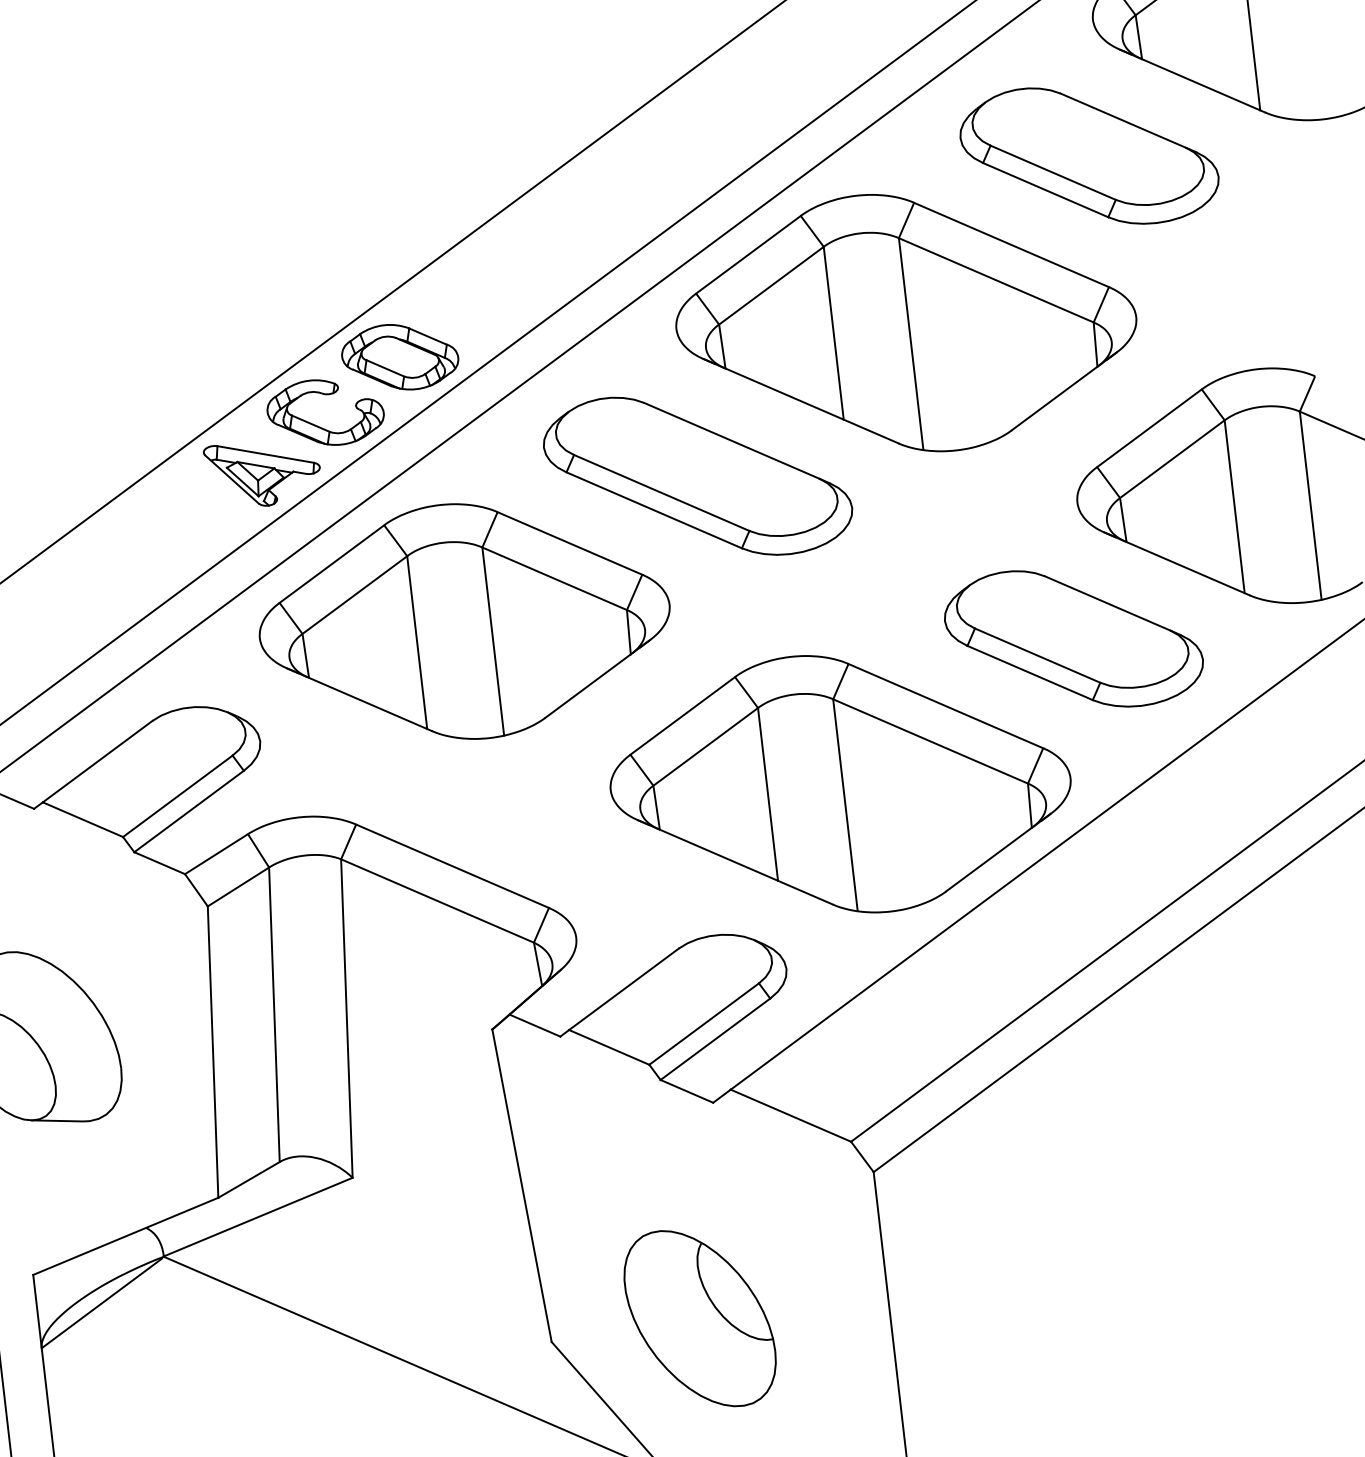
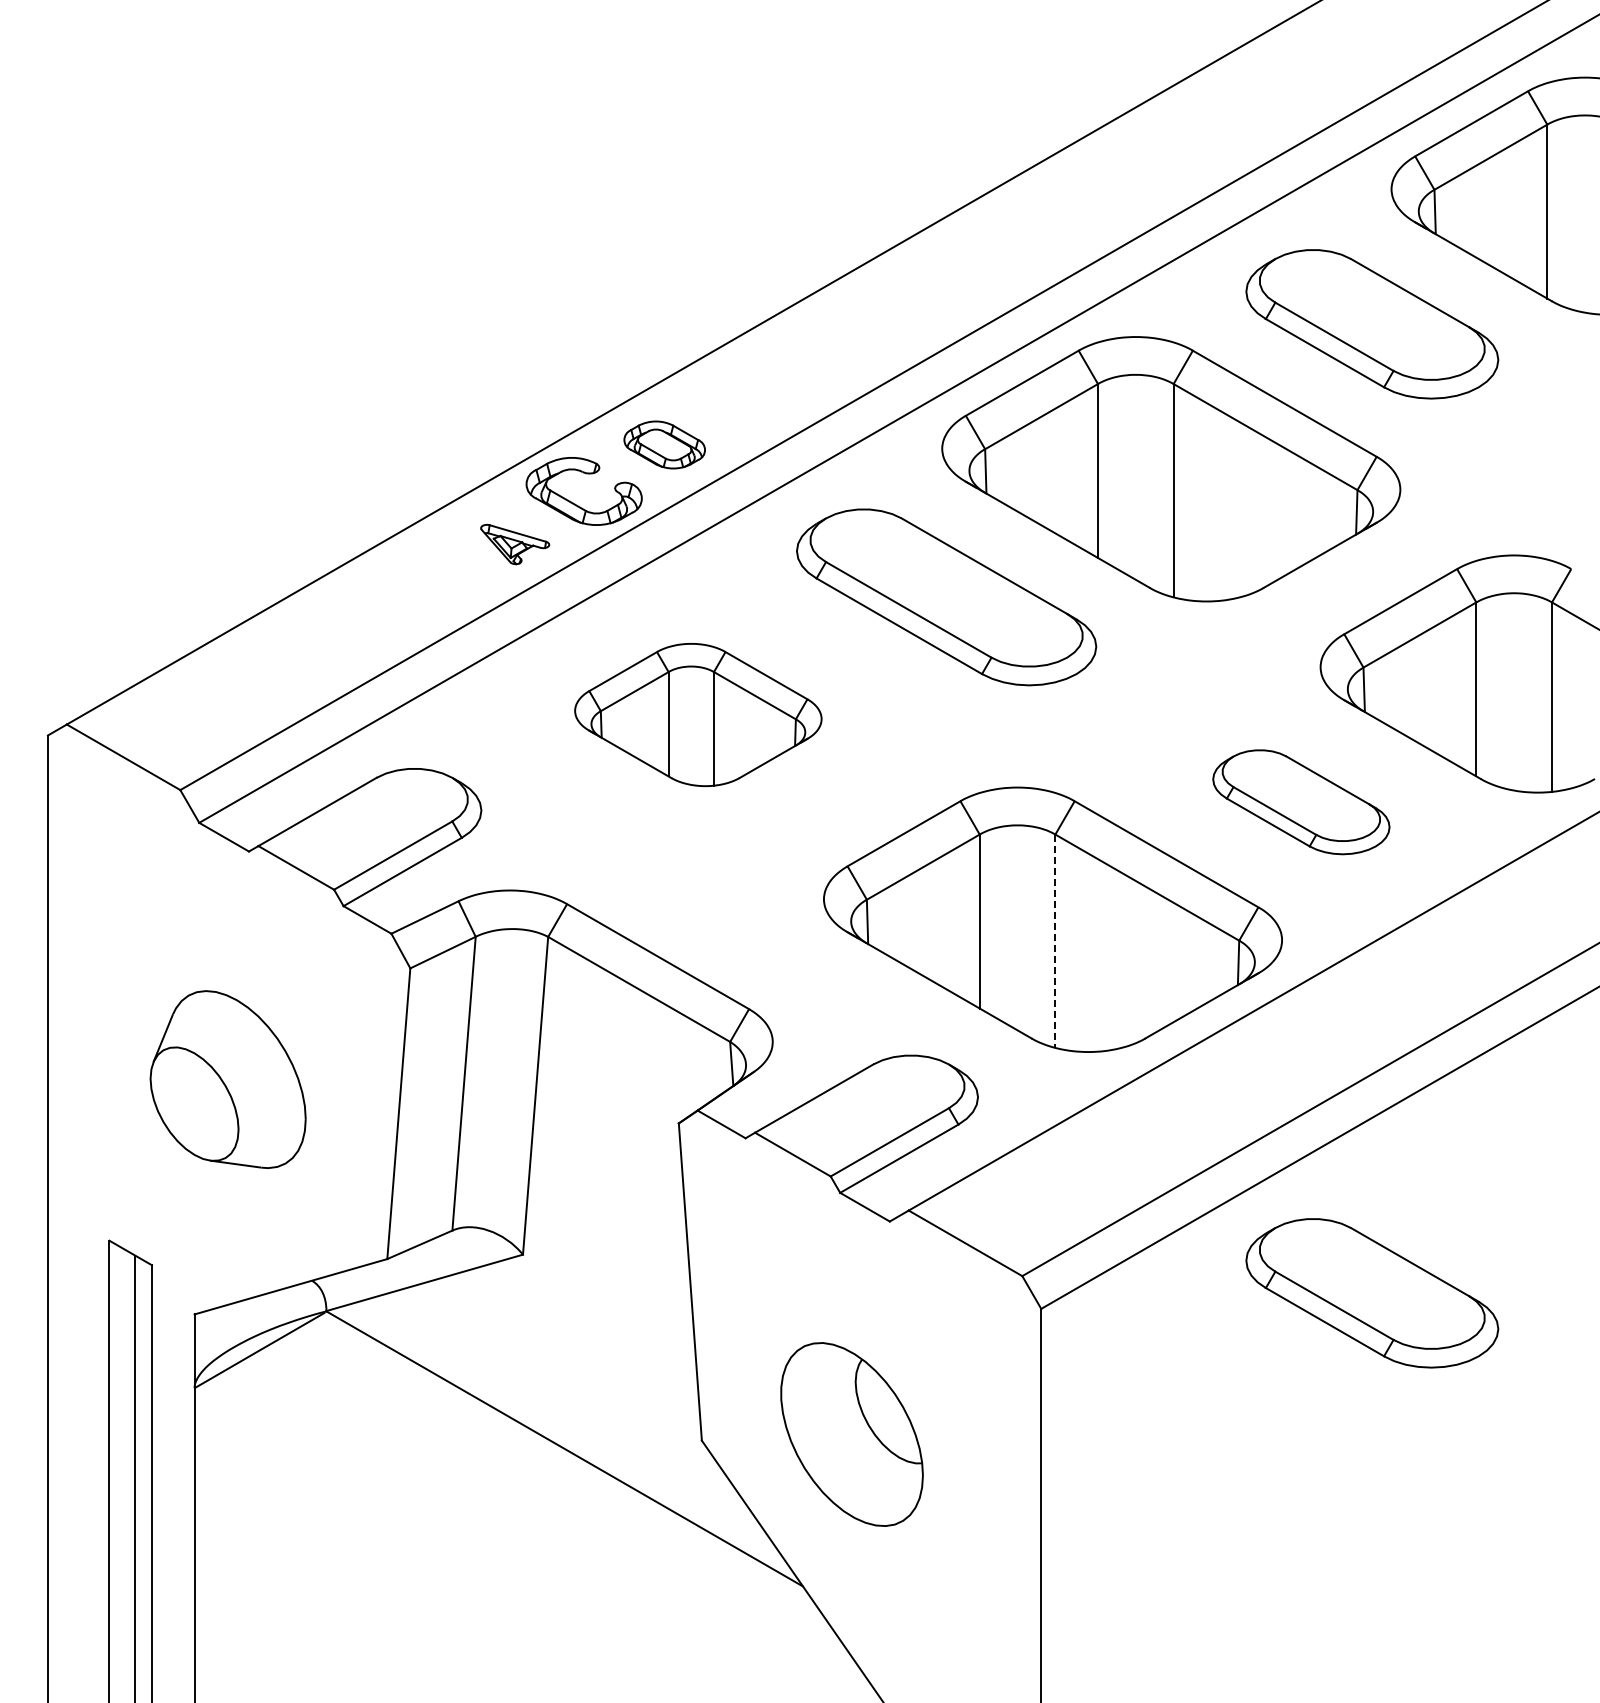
part: (400, 356) -> (664, 444), size x0.7
part: (262, 473) -> (514, 544), size x0.6
part: (464, 621) -> (698, 714), size x0.6
part: (1073, 639) -> (1301, 802), size x0.7
line: (845, 805) -> (1055, 941), solid -> dashed
part: (1200, 1118) -> (1372, 1293), added

